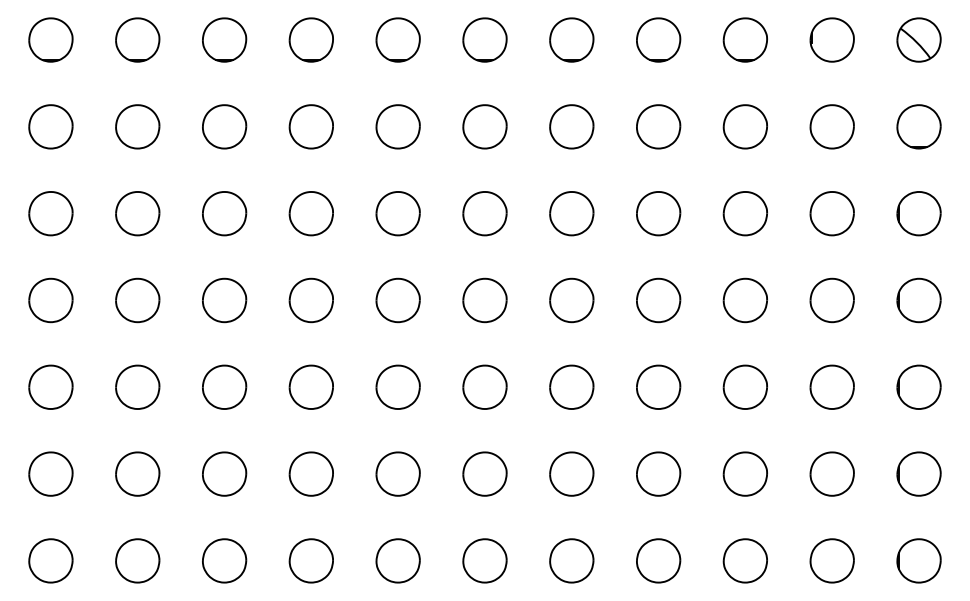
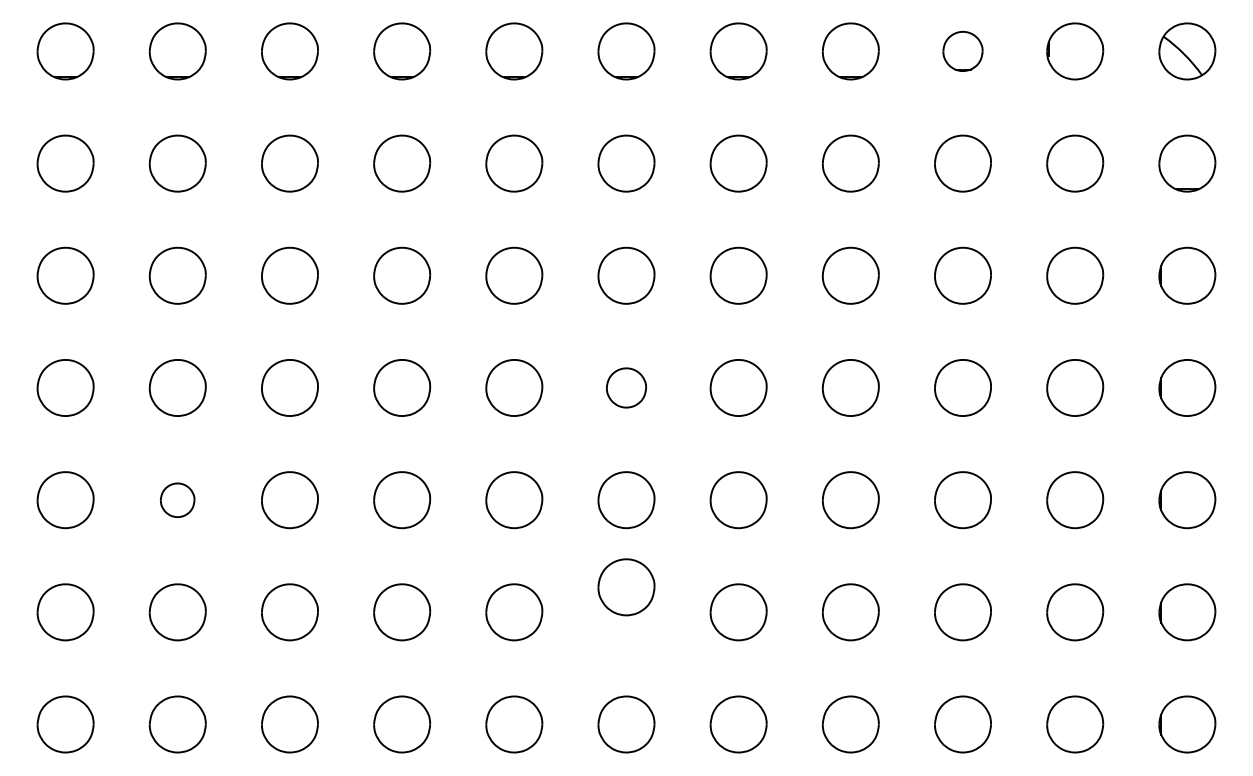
part: (745, 40) -> (962, 51), size x0.7
part: (485, 300) -> (626, 387), size x0.7
part: (137, 387) -> (177, 500), size x0.6
part: (485, 474) -> (626, 587), moved

